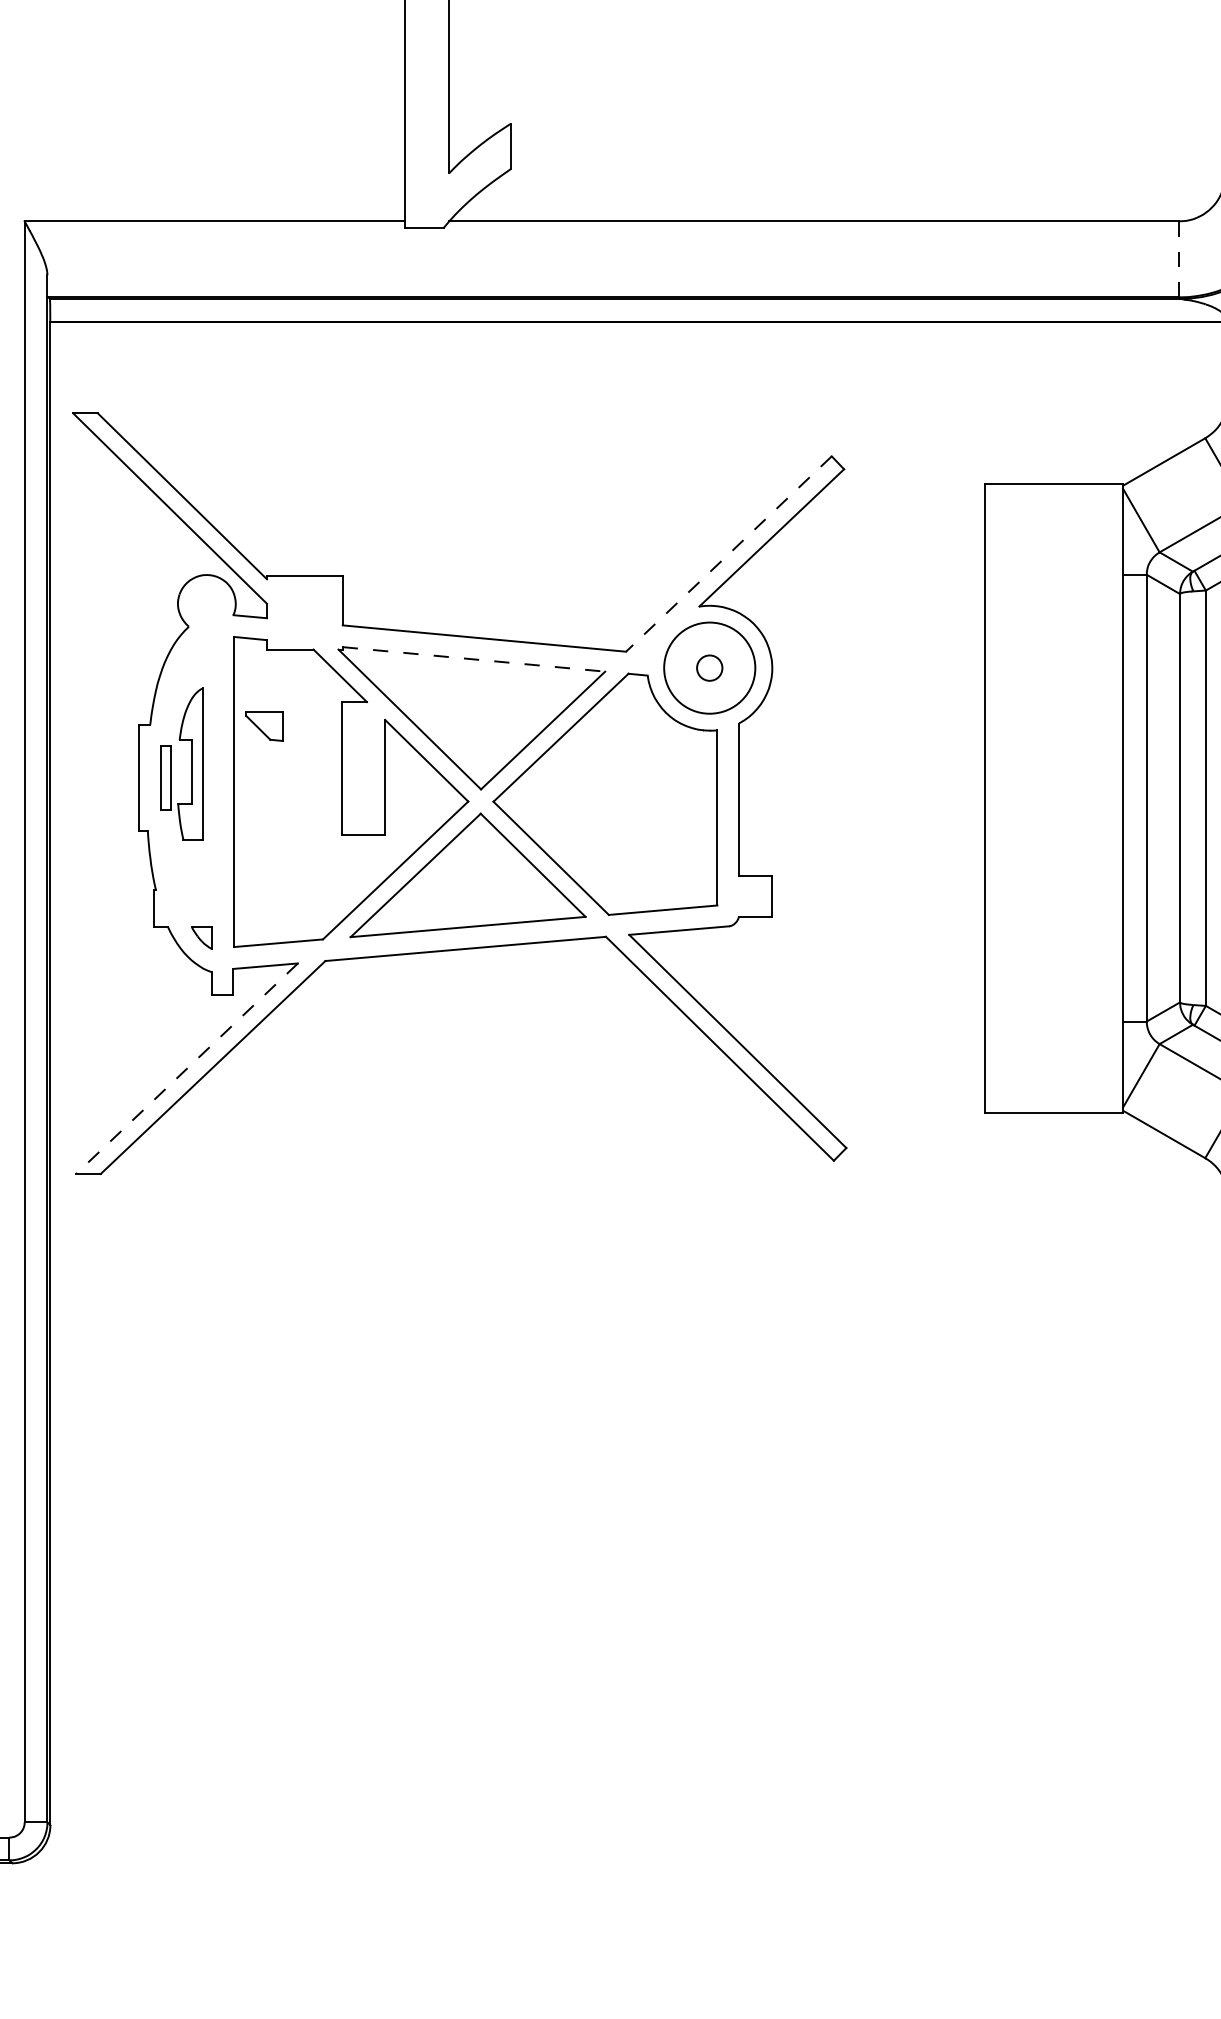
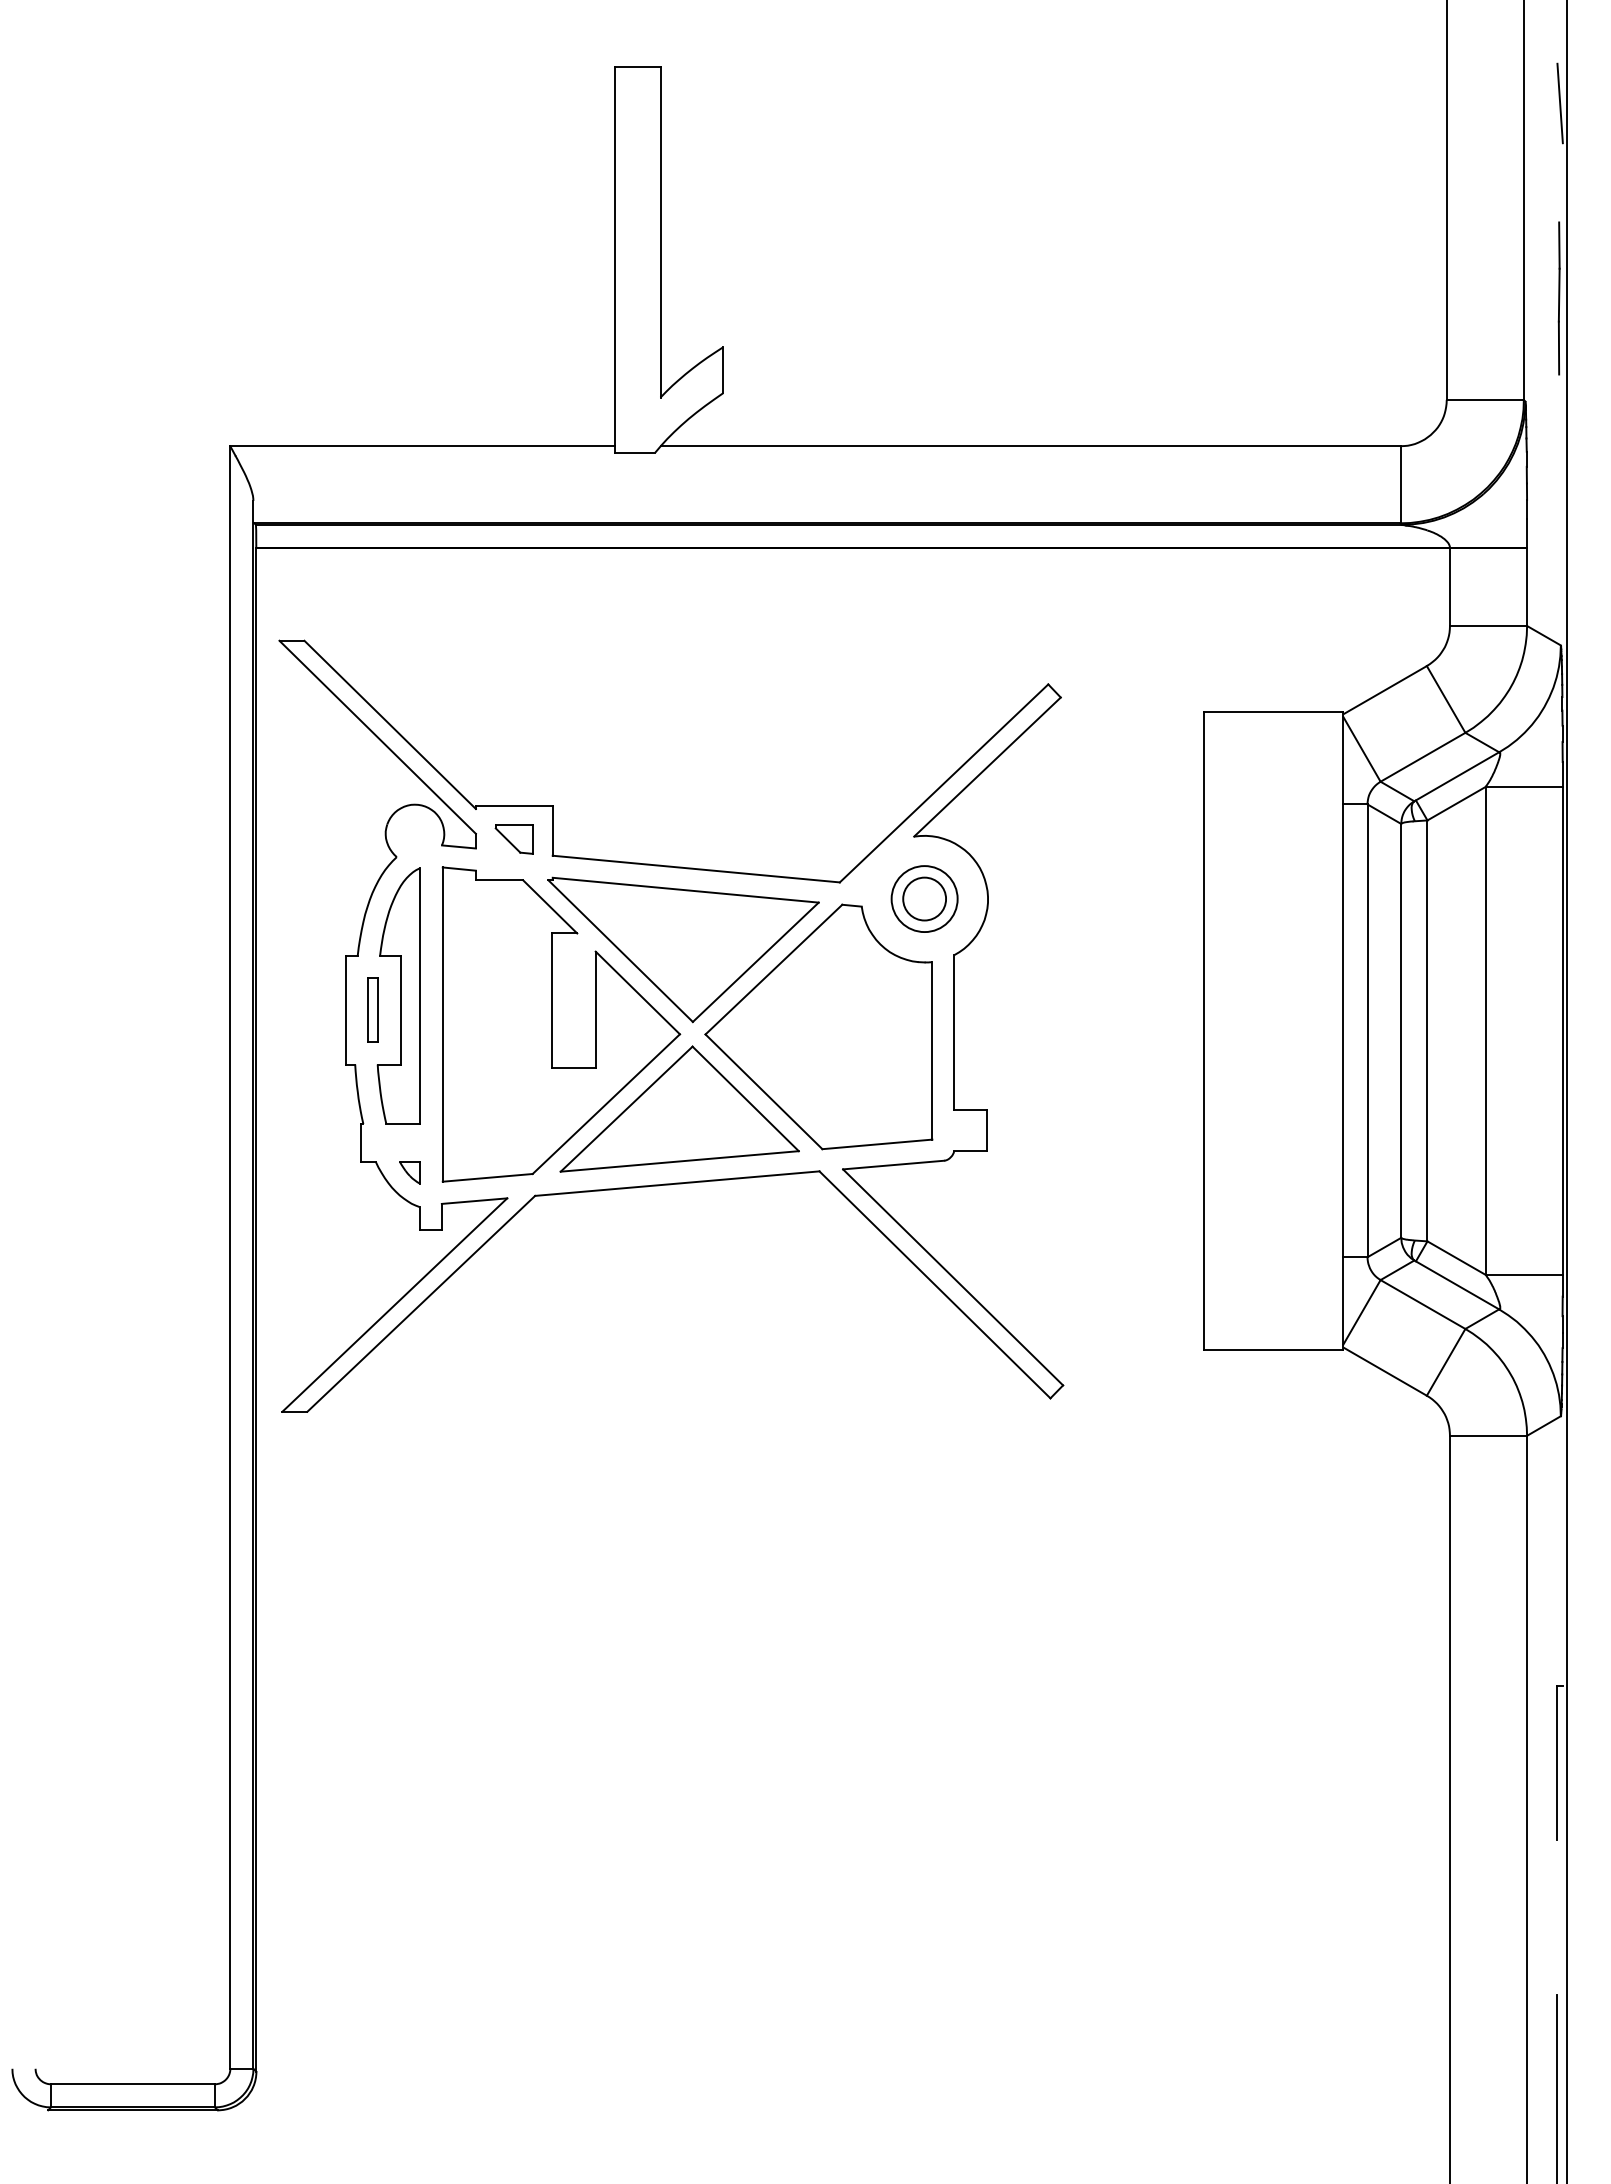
line: (1179, 259) -> (1400, 484), dashed -> solid
line: (729, 554) -> (944, 783), dashed -> solid
line: (473, 659) -> (685, 890), dashed -> solid
circle: (709, 667) -> (924, 898), size x1.67
circle: (709, 668) -> (924, 899), size x0.71
part: (263, 726) -> (513, 839), moved
part: (190, 763) -> (398, 995), size x1.67
line: (186, 1069) -> (394, 1305), dashed -> solid

